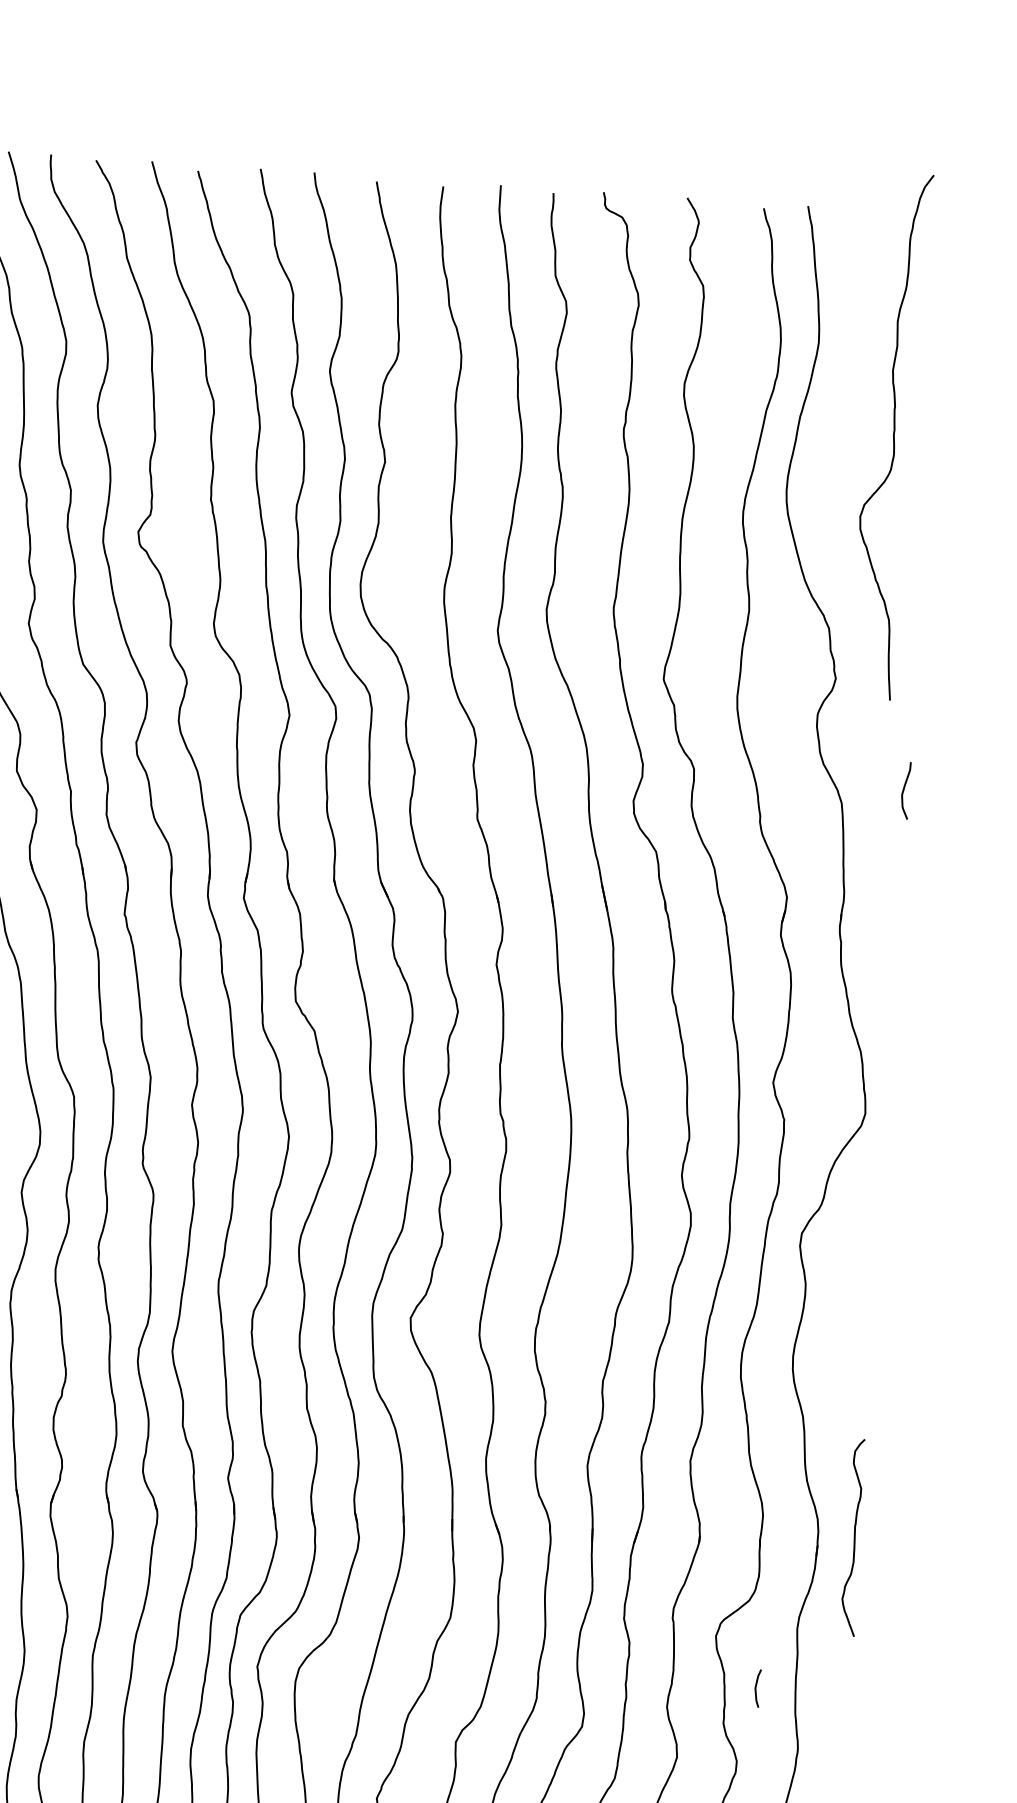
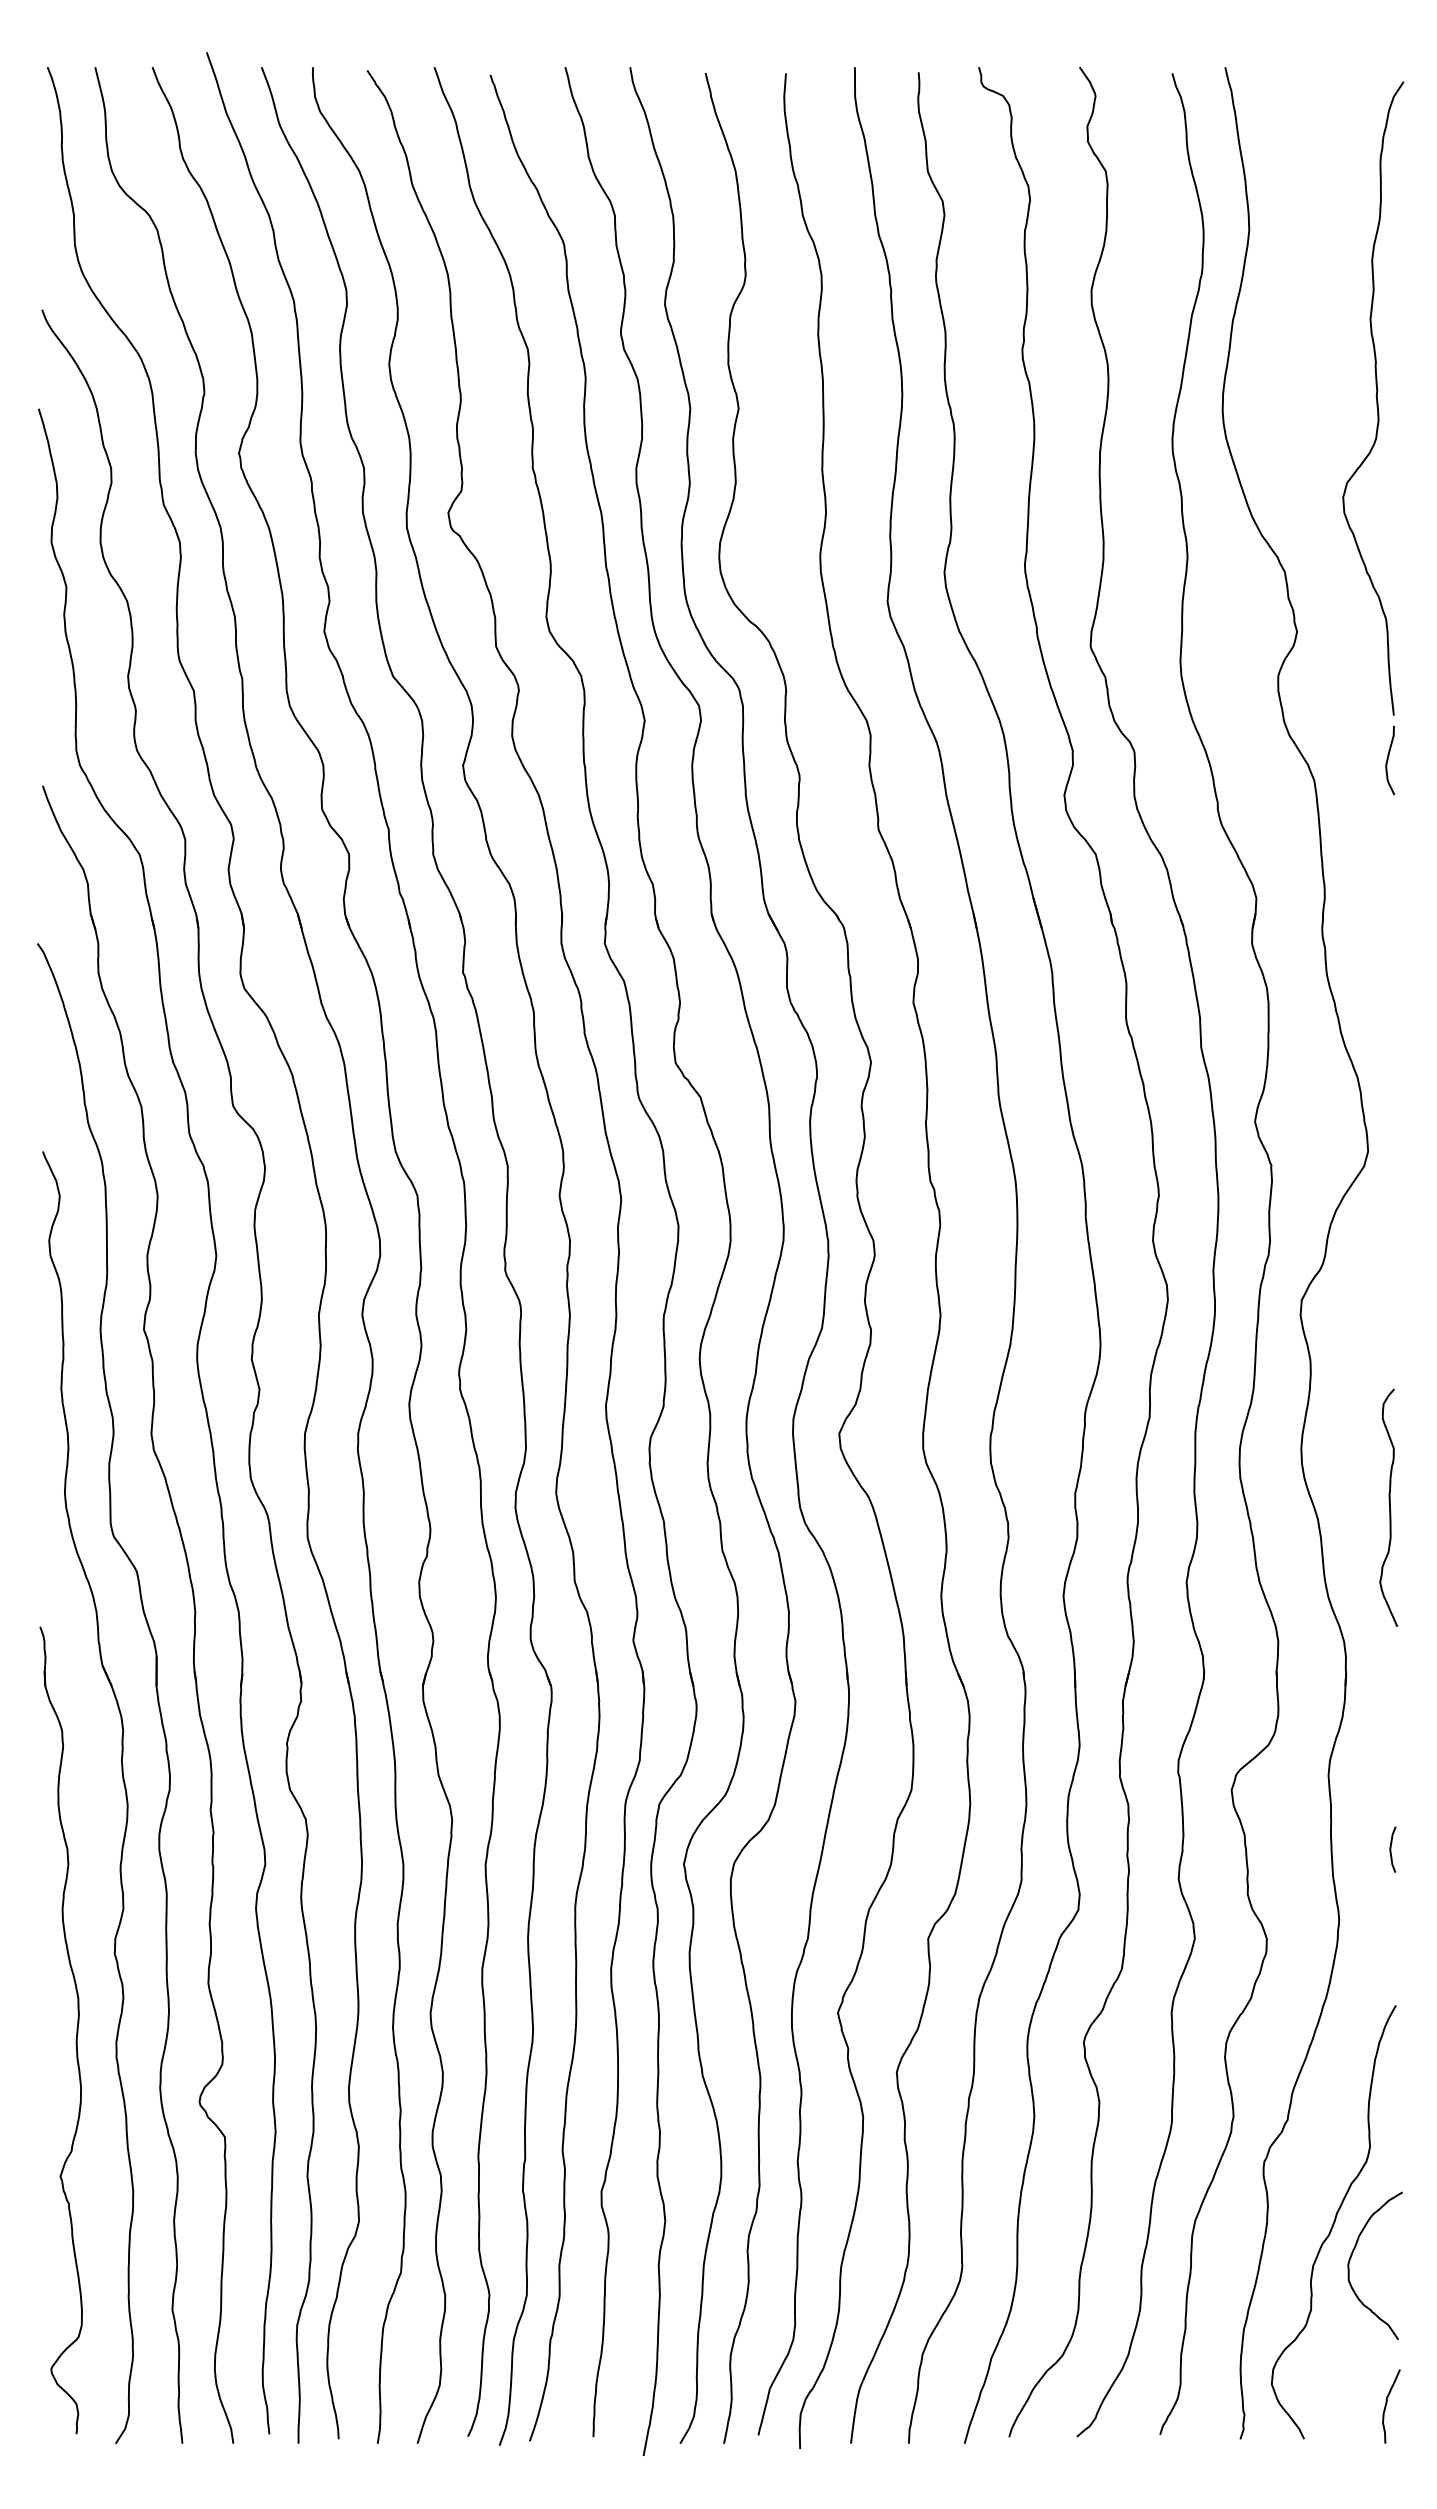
curve: (892, 434) -> (1375, 396), moved
curve: (854, 1537) -> (1389, 1507), moved
line: (756, 1688) -> (1391, 1849), moved

